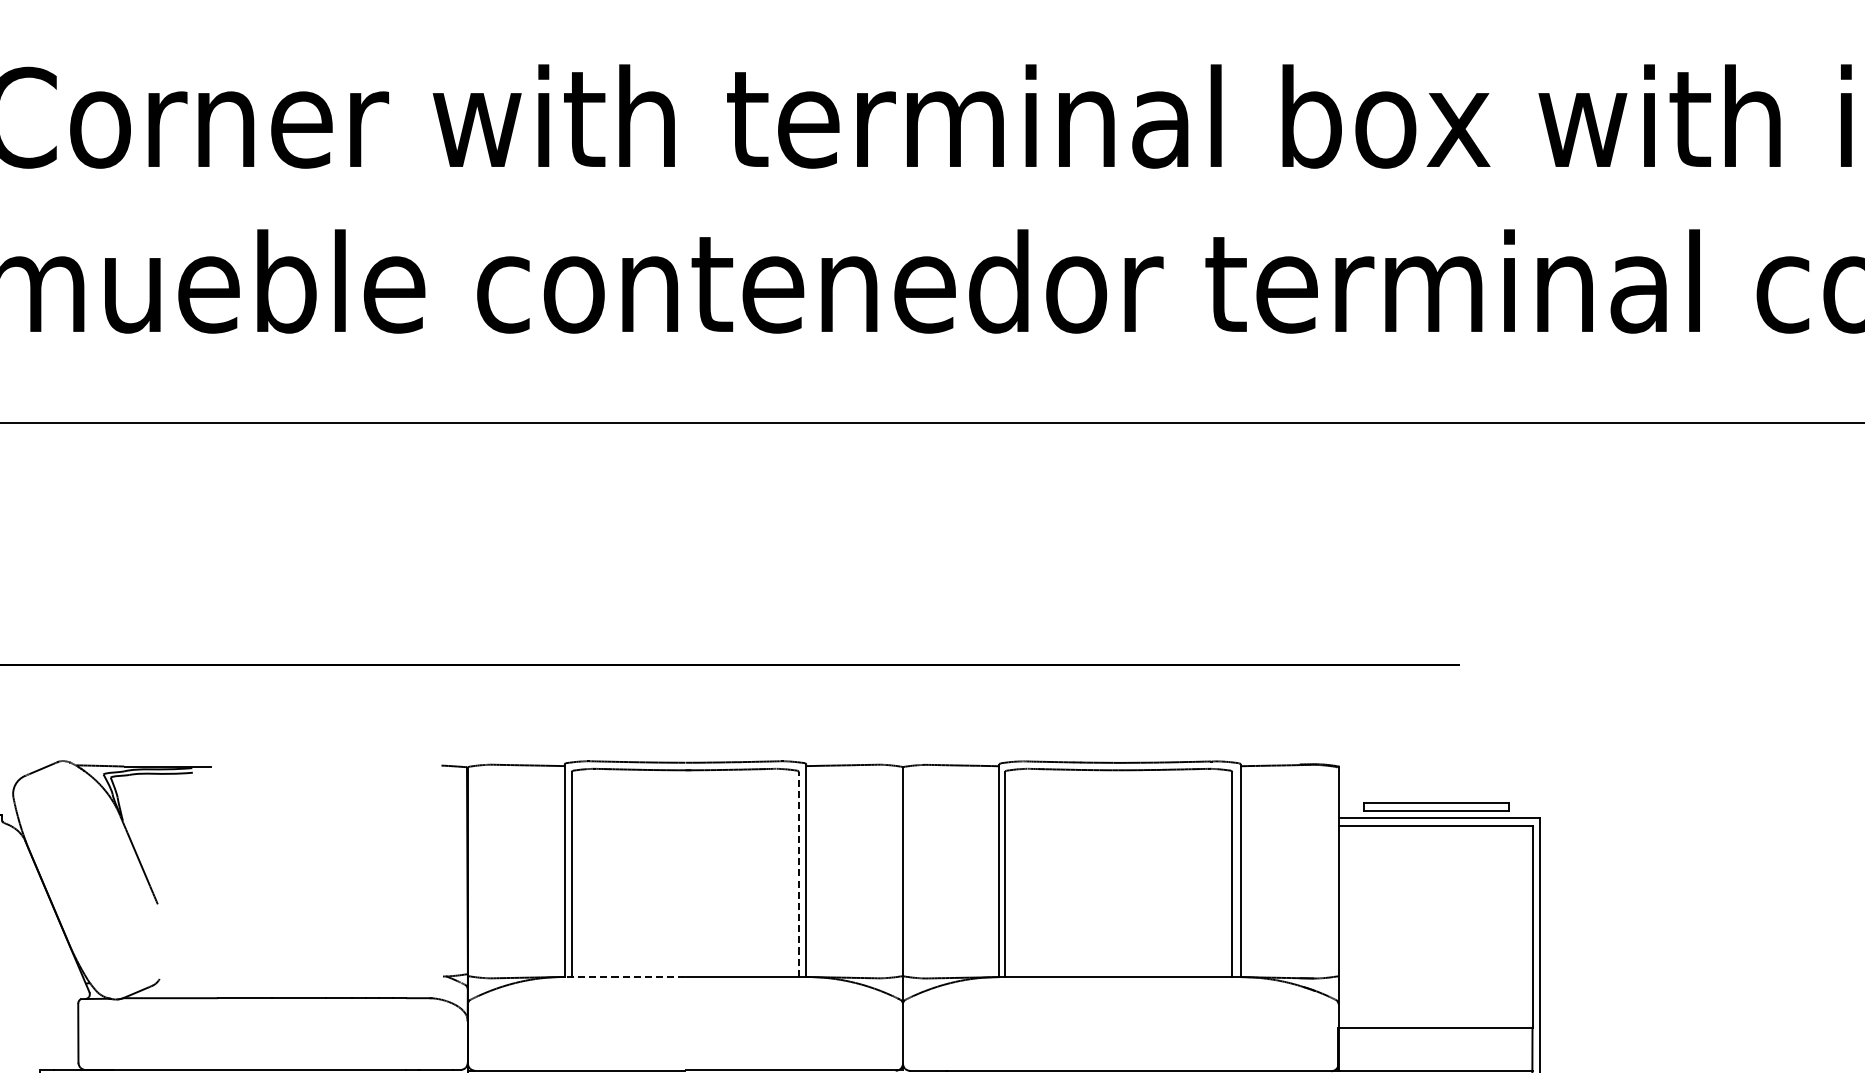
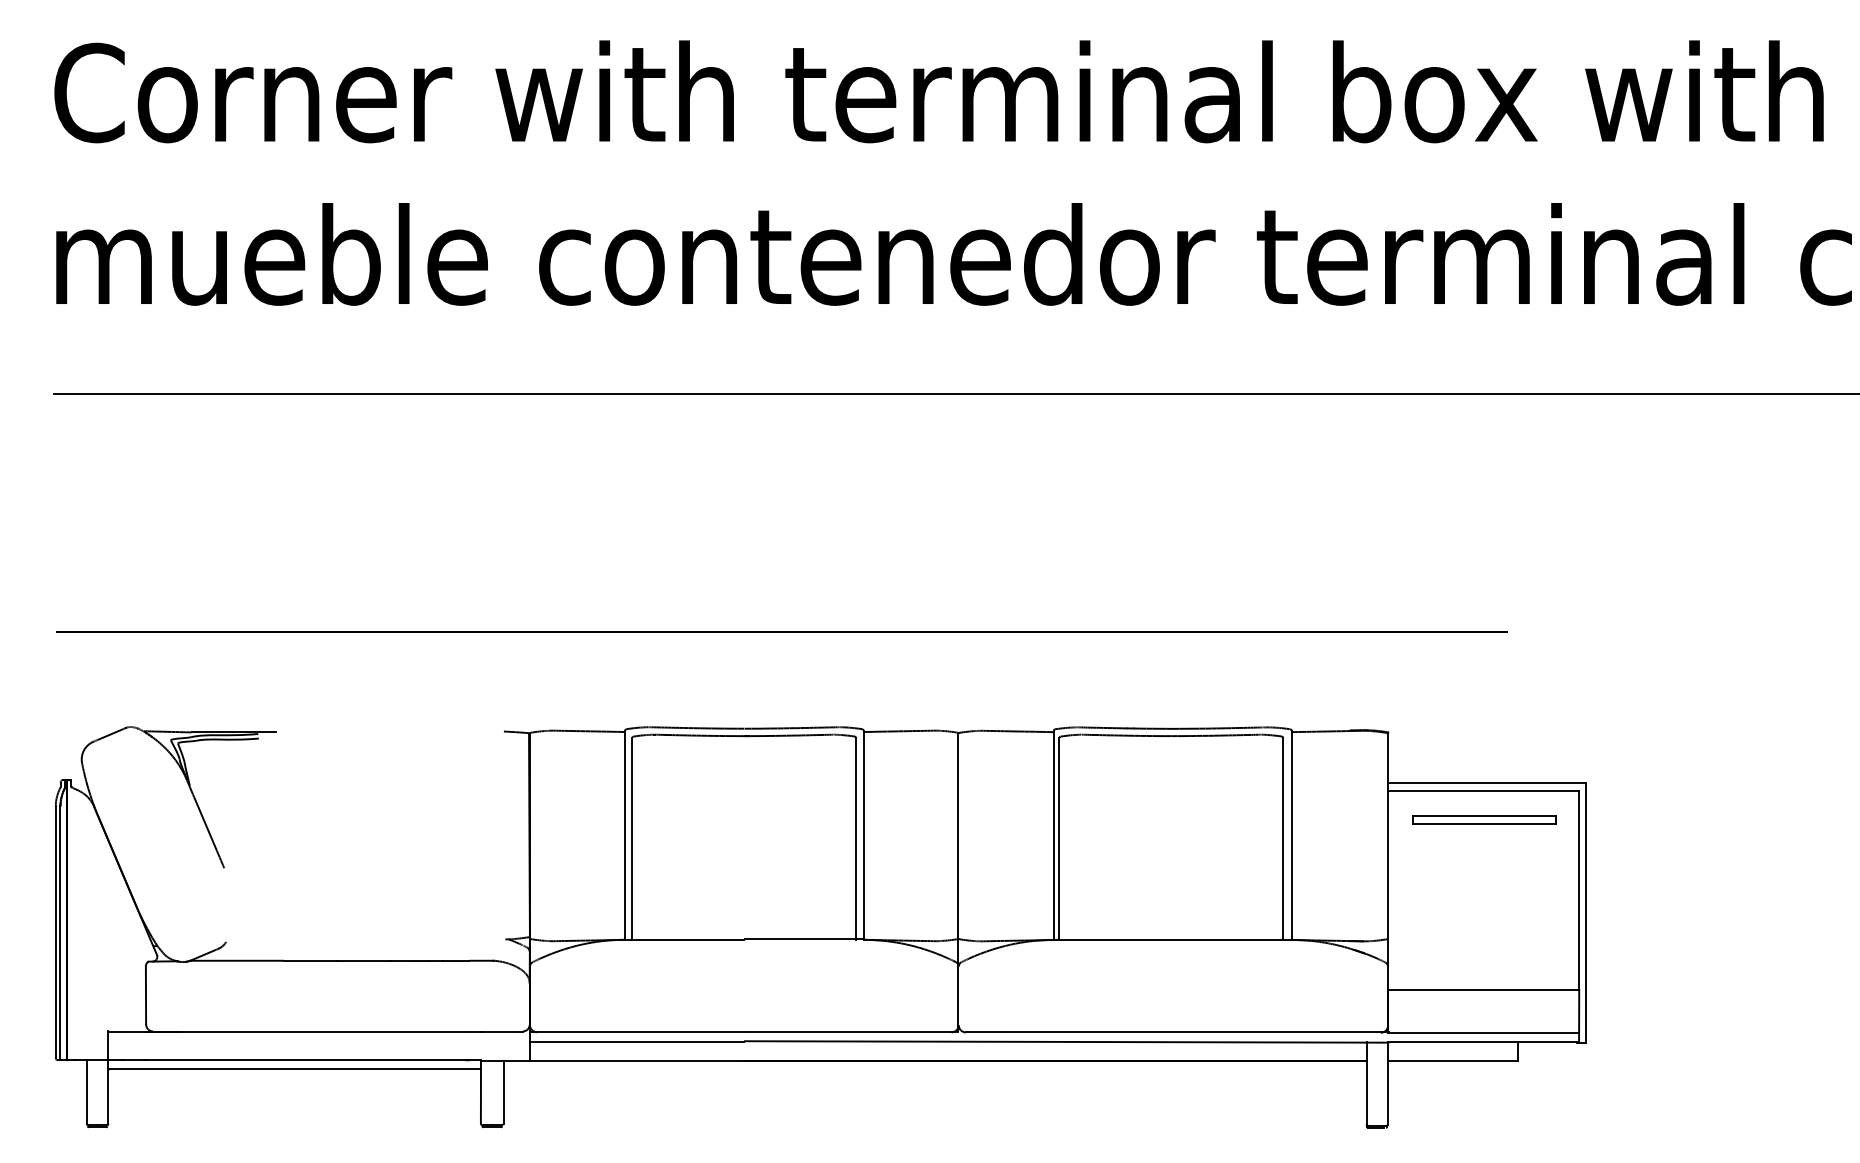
part: (1436, 806) -> (1484, 819), moved
line: (799, 874) -> (856, 838), dashed -> solid
line: (624, 976) -> (684, 939), dashed -> solid

